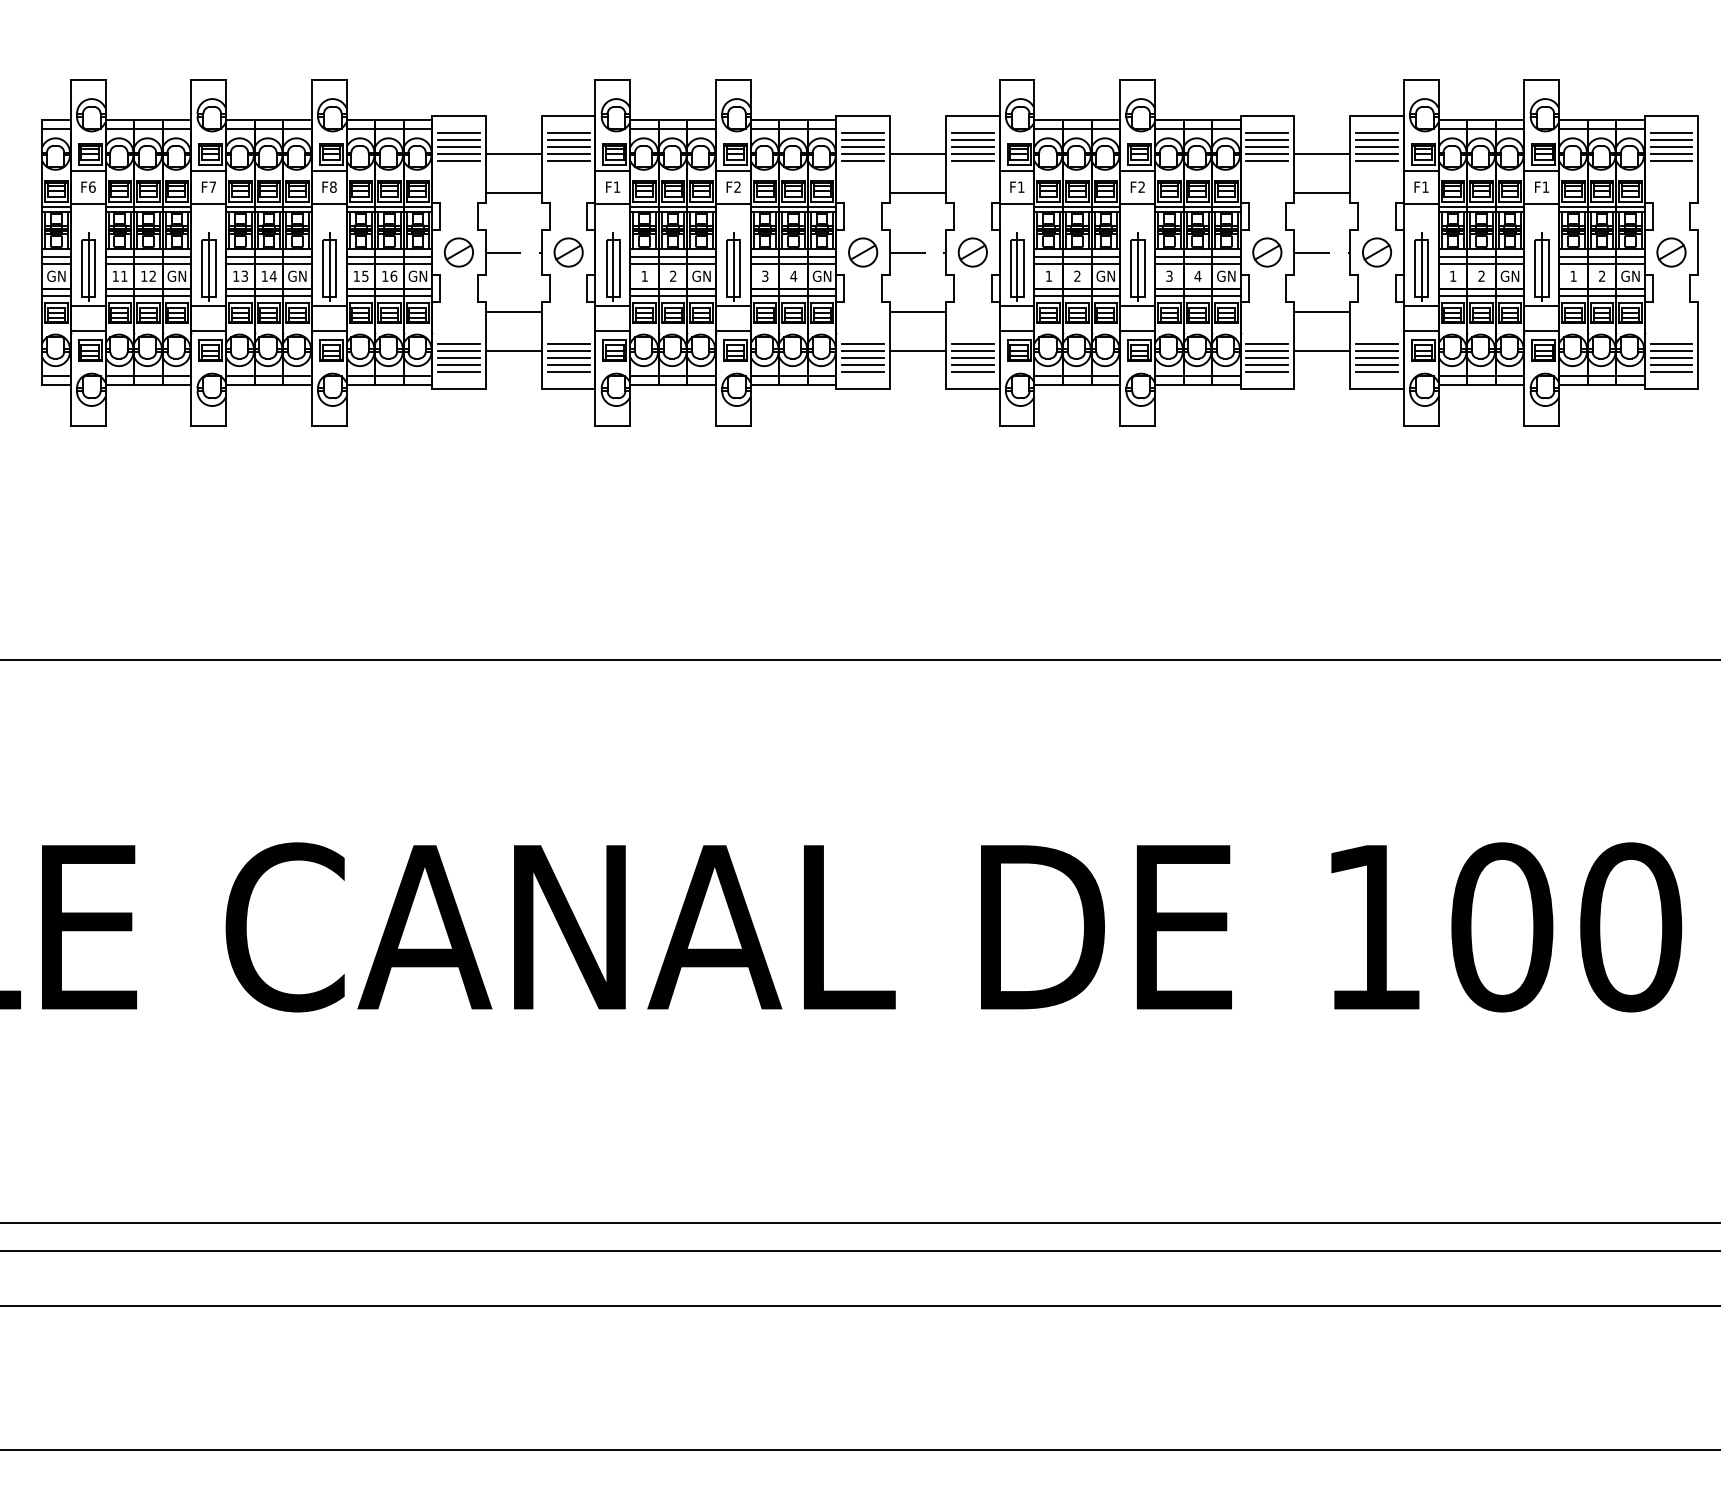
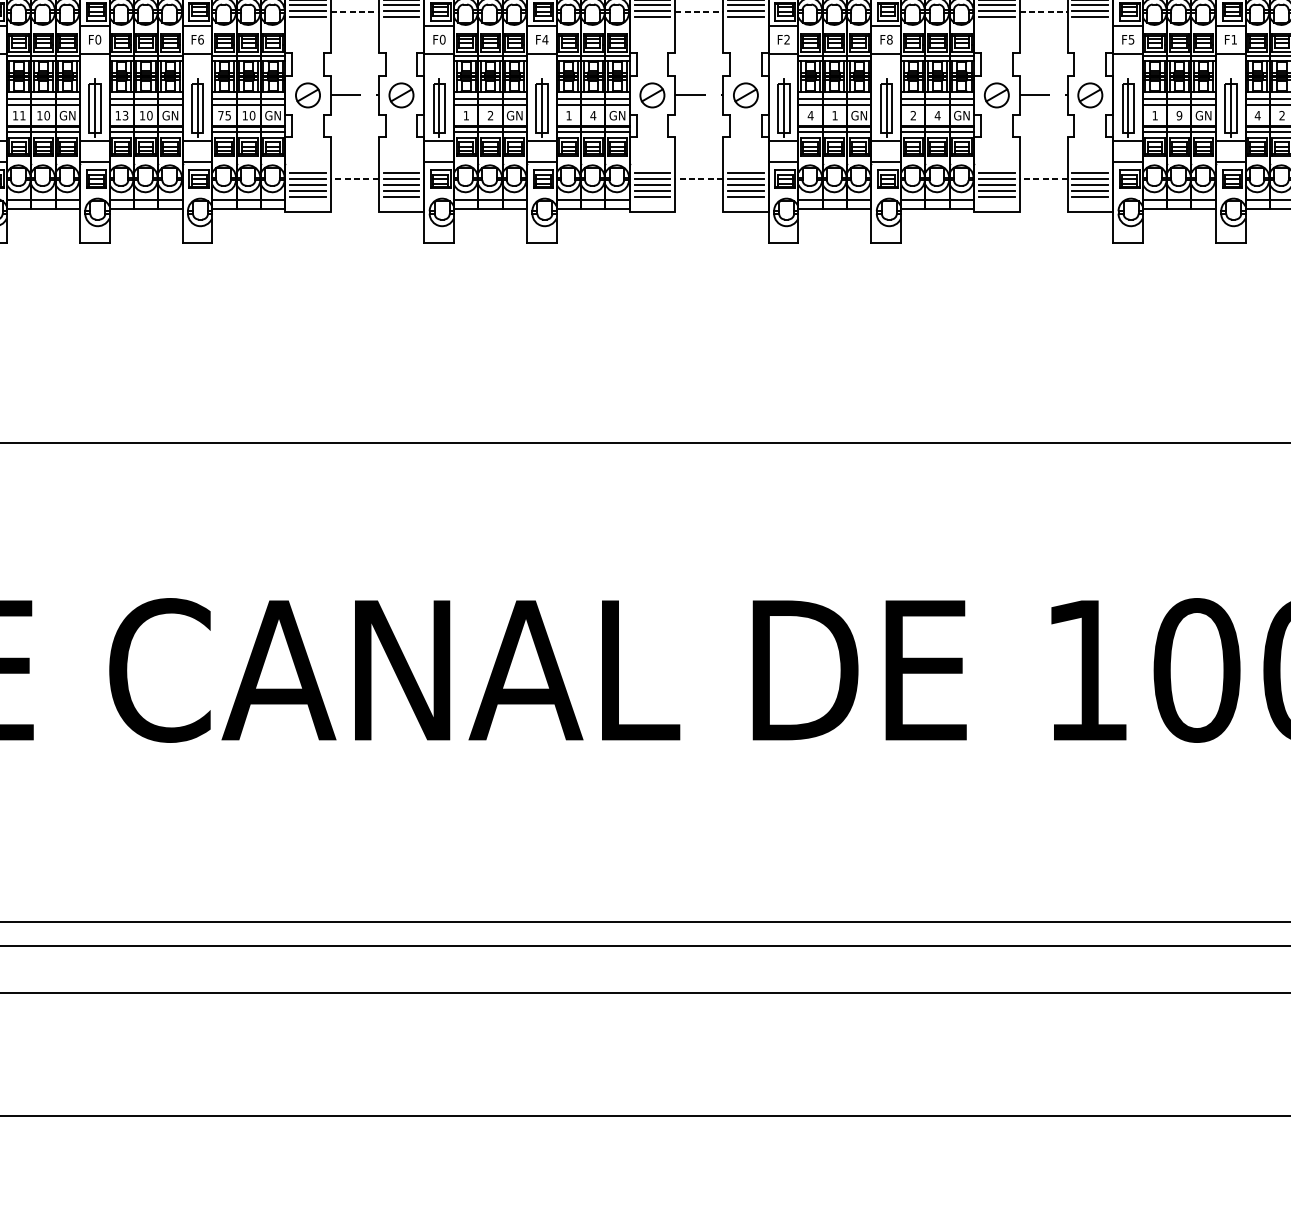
line: (514, 154) -> (355, 11), solid -> dashed
line: (918, 154) -> (699, 11), solid -> dashed
line: (1322, 154) -> (1043, 11), solid -> dashed
text: (212, 186) -> (98, 39), F7 -> F0
text: (333, 186) -> (201, 39), F8 -> F6
text: (616, 186) -> (442, 39), F1 -> F0
text: (737, 186) -> (545, 39), F2 -> F4
text: (1021, 186) -> (787, 39), F1 -> F2
text: (1141, 186) -> (889, 39), F2 -> F8
text: (1425, 186) -> (1131, 39), F1 -> F5
line: (513, 193) -> (354, 45), removed
line: (917, 193) -> (698, 45), removed
line: (1322, 193) -> (1043, 45), removed
text: (152, 275) -> (46, 114), 12 -> 10
text: (272, 275) -> (149, 114), 14 -> 10
text: (356, 275) -> (220, 114), 15 -> 75
text: (393, 275) -> (252, 114), 16 -> 10
text: (765, 275) -> (569, 114), 3 -> 1
text: (1048, 275) -> (810, 114), 1 -> 4
text: (1077, 275) -> (835, 114), 2 -> 1
text: (1481, 275) -> (1179, 114), 2 -> 9
text: (1573, 275) -> (1257, 114), 1 -> 4
text: (1169, 276) -> (913, 115), 3 -> 2
line: (513, 311) -> (354, 145), removed
line: (917, 311) -> (698, 145), removed
line: (1322, 311) -> (1043, 145), removed
line: (513, 351) -> (354, 179), solid -> dashed
line: (917, 351) -> (698, 179), solid -> dashed
line: (1321, 351) -> (1042, 179), solid -> dashed

